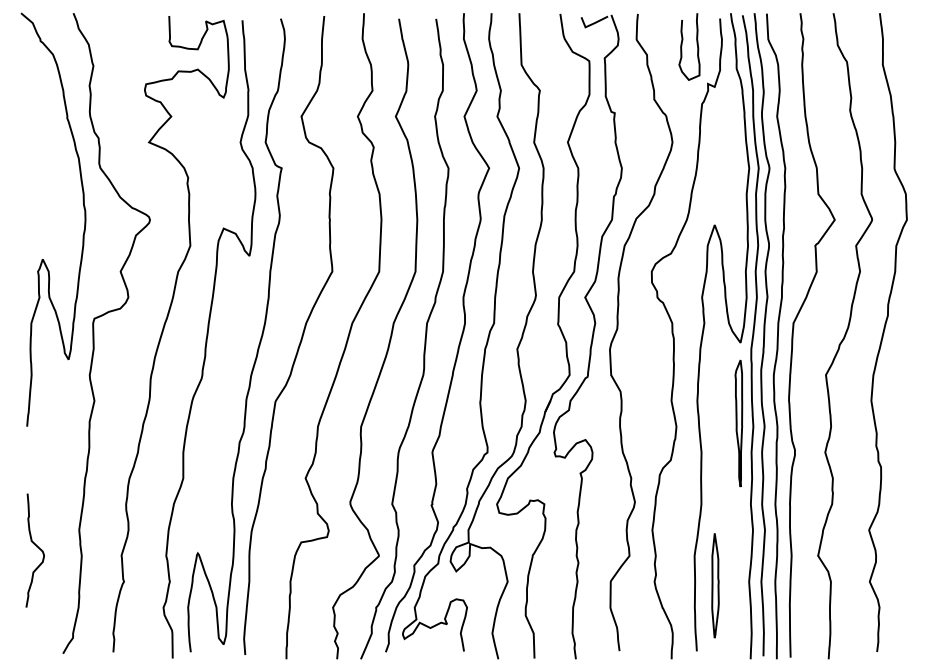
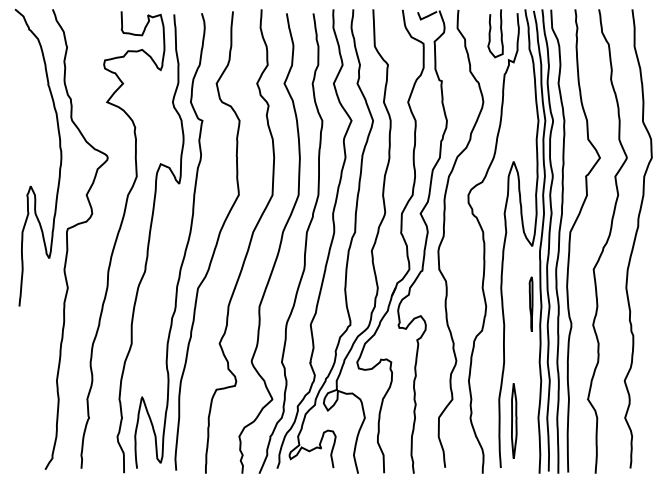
part: (738, 423) -> (530, 304), size x0.6
curve: (37, 547) -> (26, 393), removed

